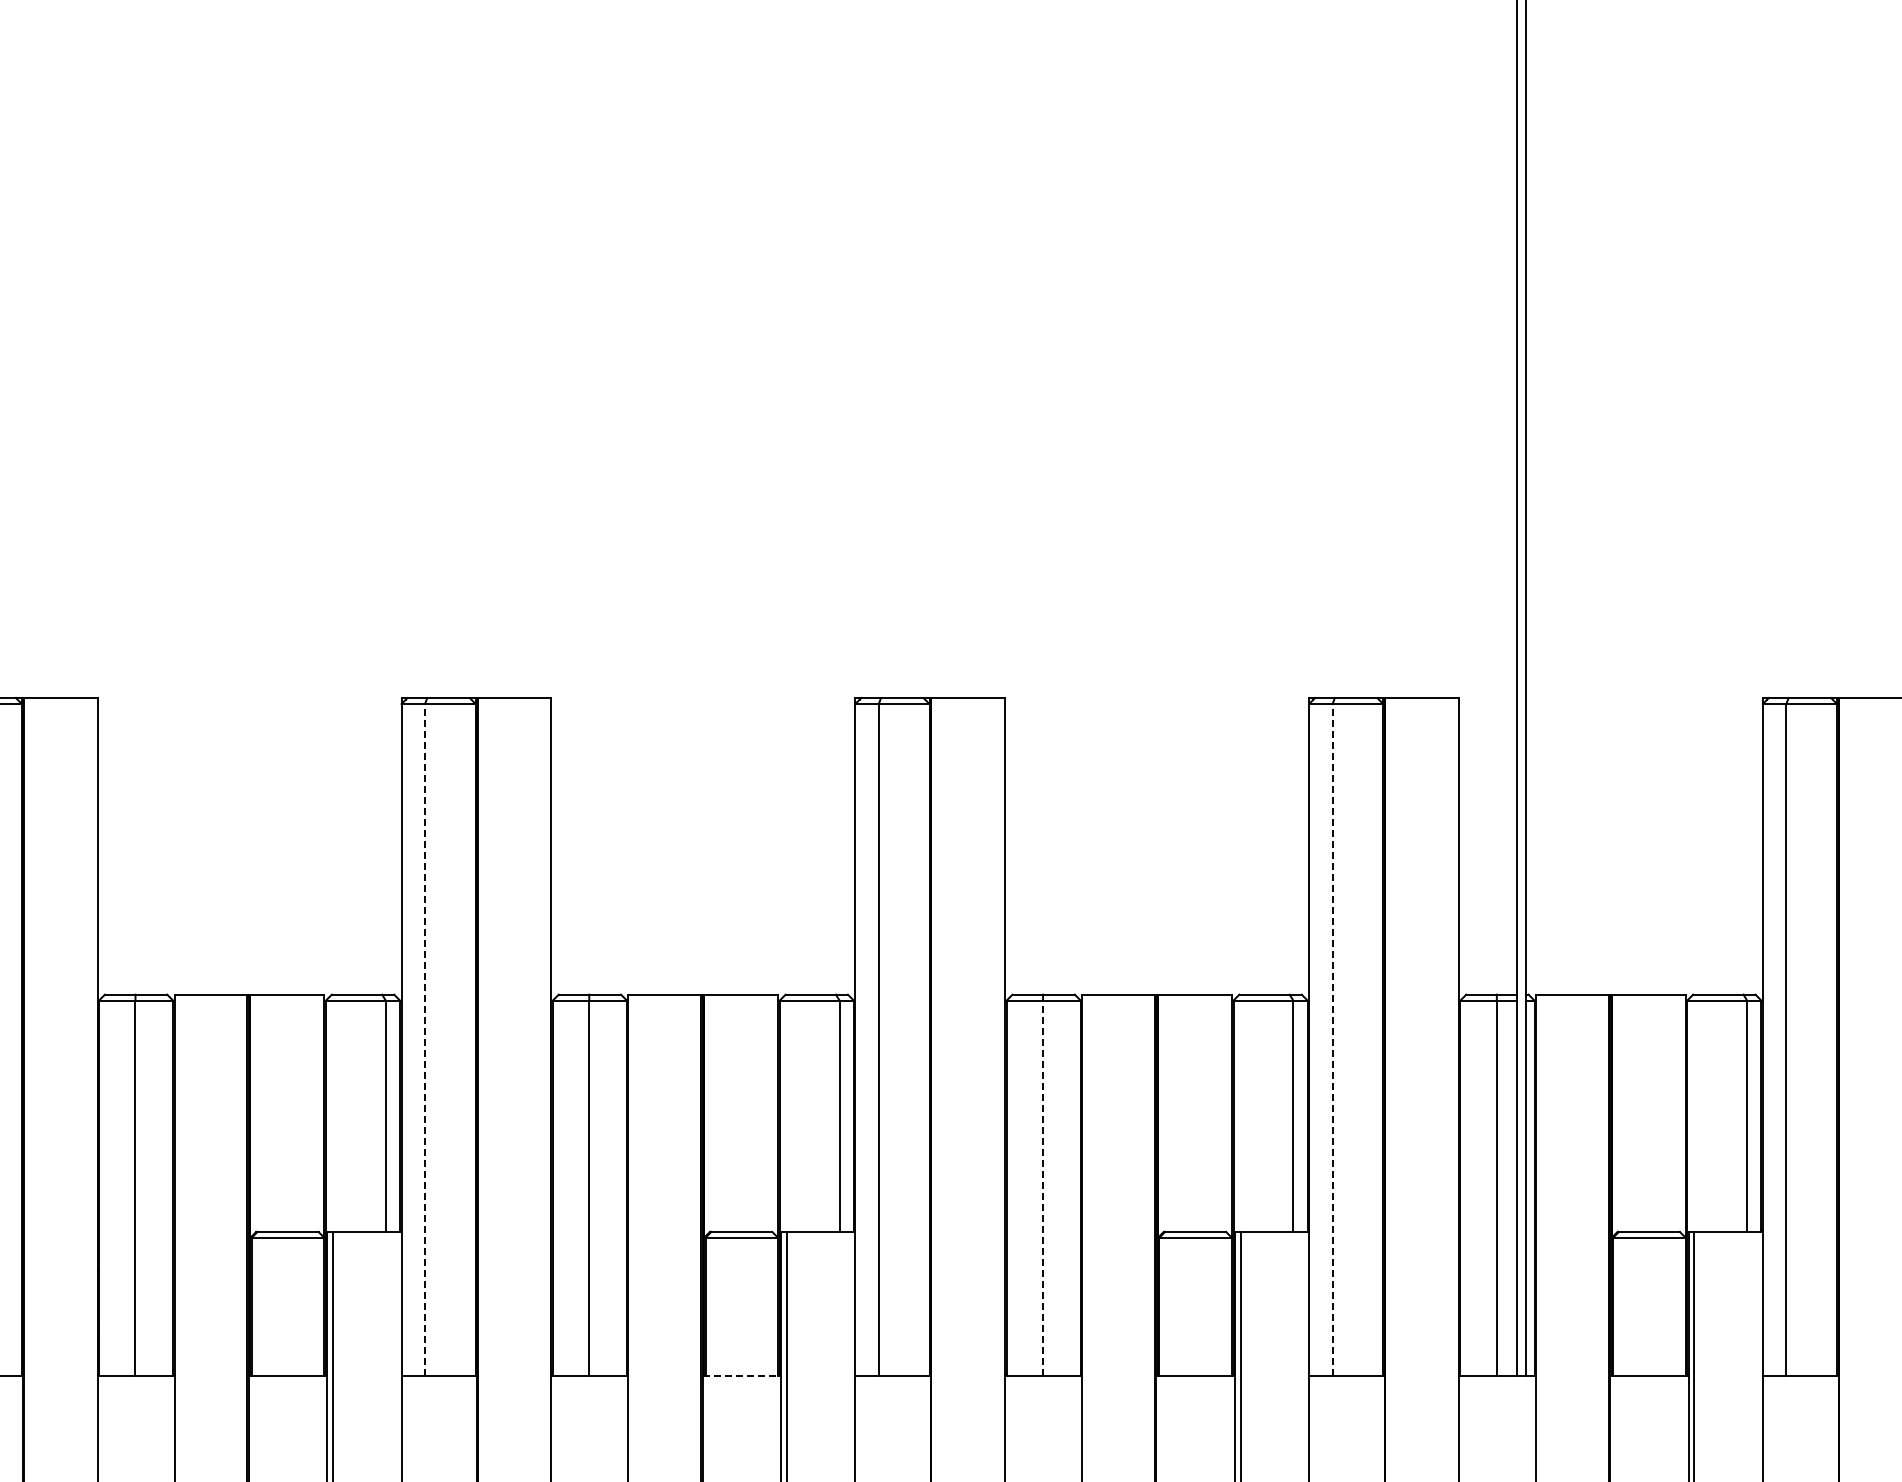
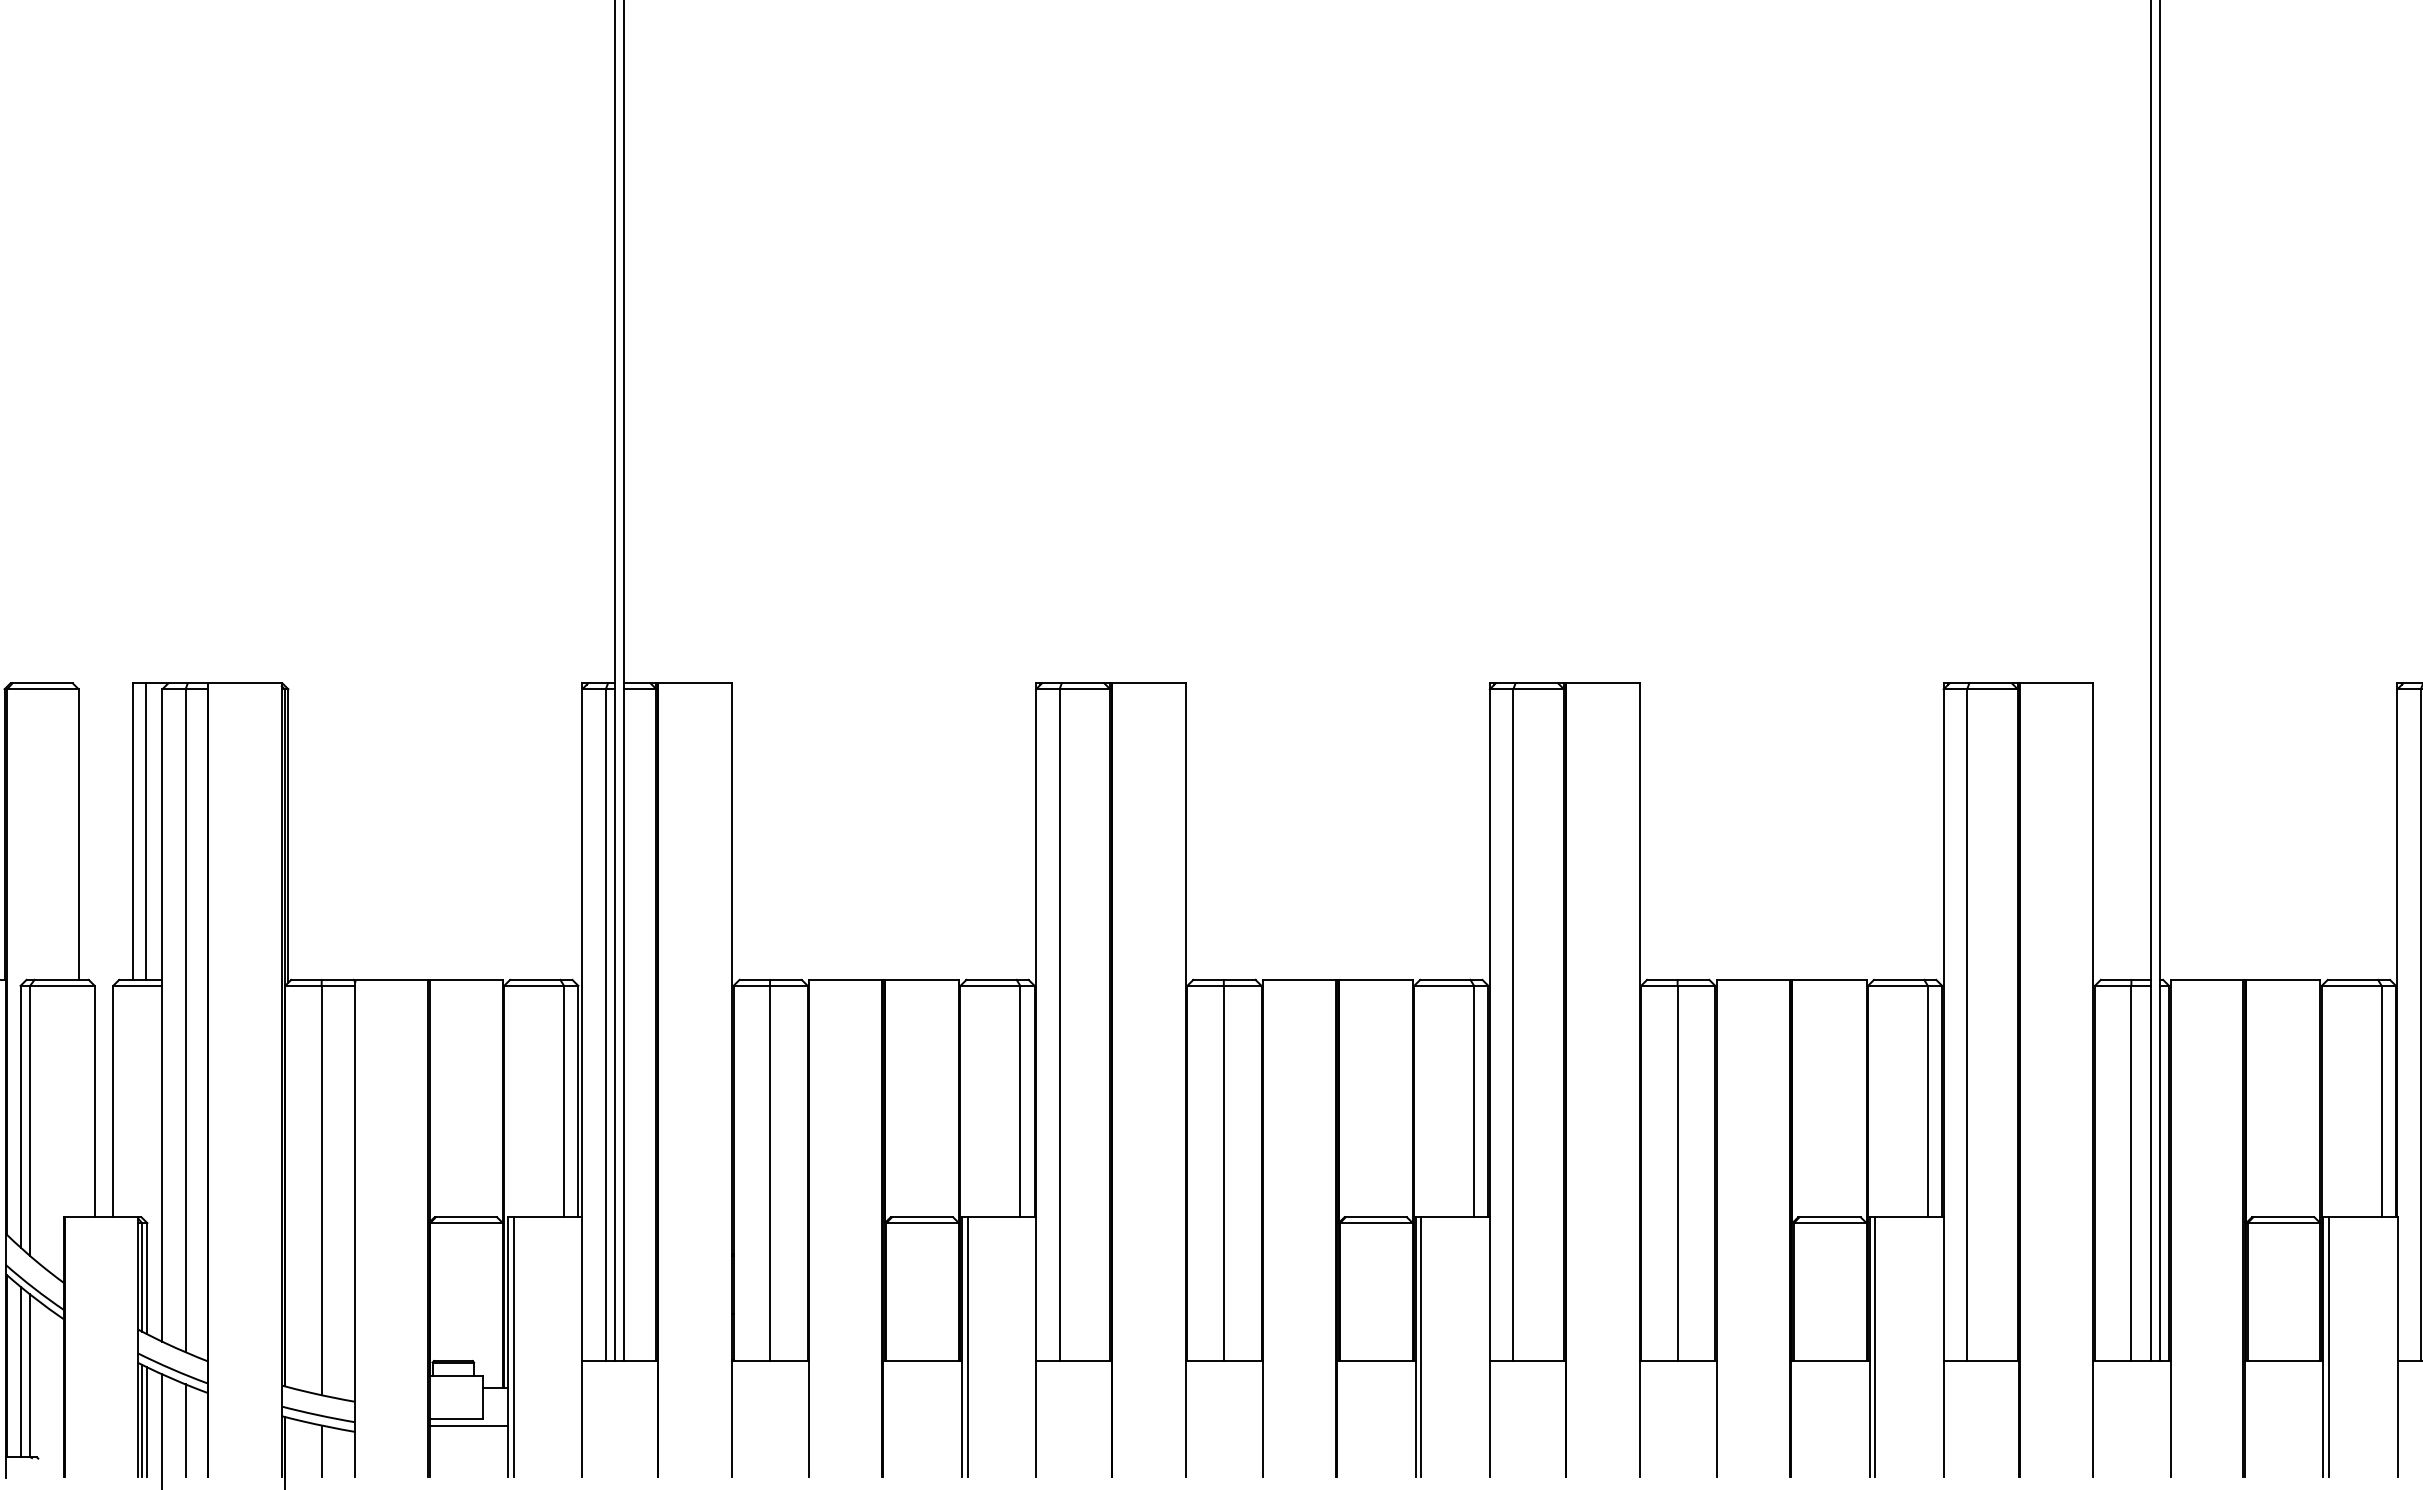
line: (424, 1040) -> (1059, 1025), dashed -> solid
line: (1332, 1040) -> (1967, 1025), dashed -> solid
line: (1042, 1188) -> (1677, 1173), dashed -> solid
line: (741, 1376) -> (1376, 1361), dashed -> solid

